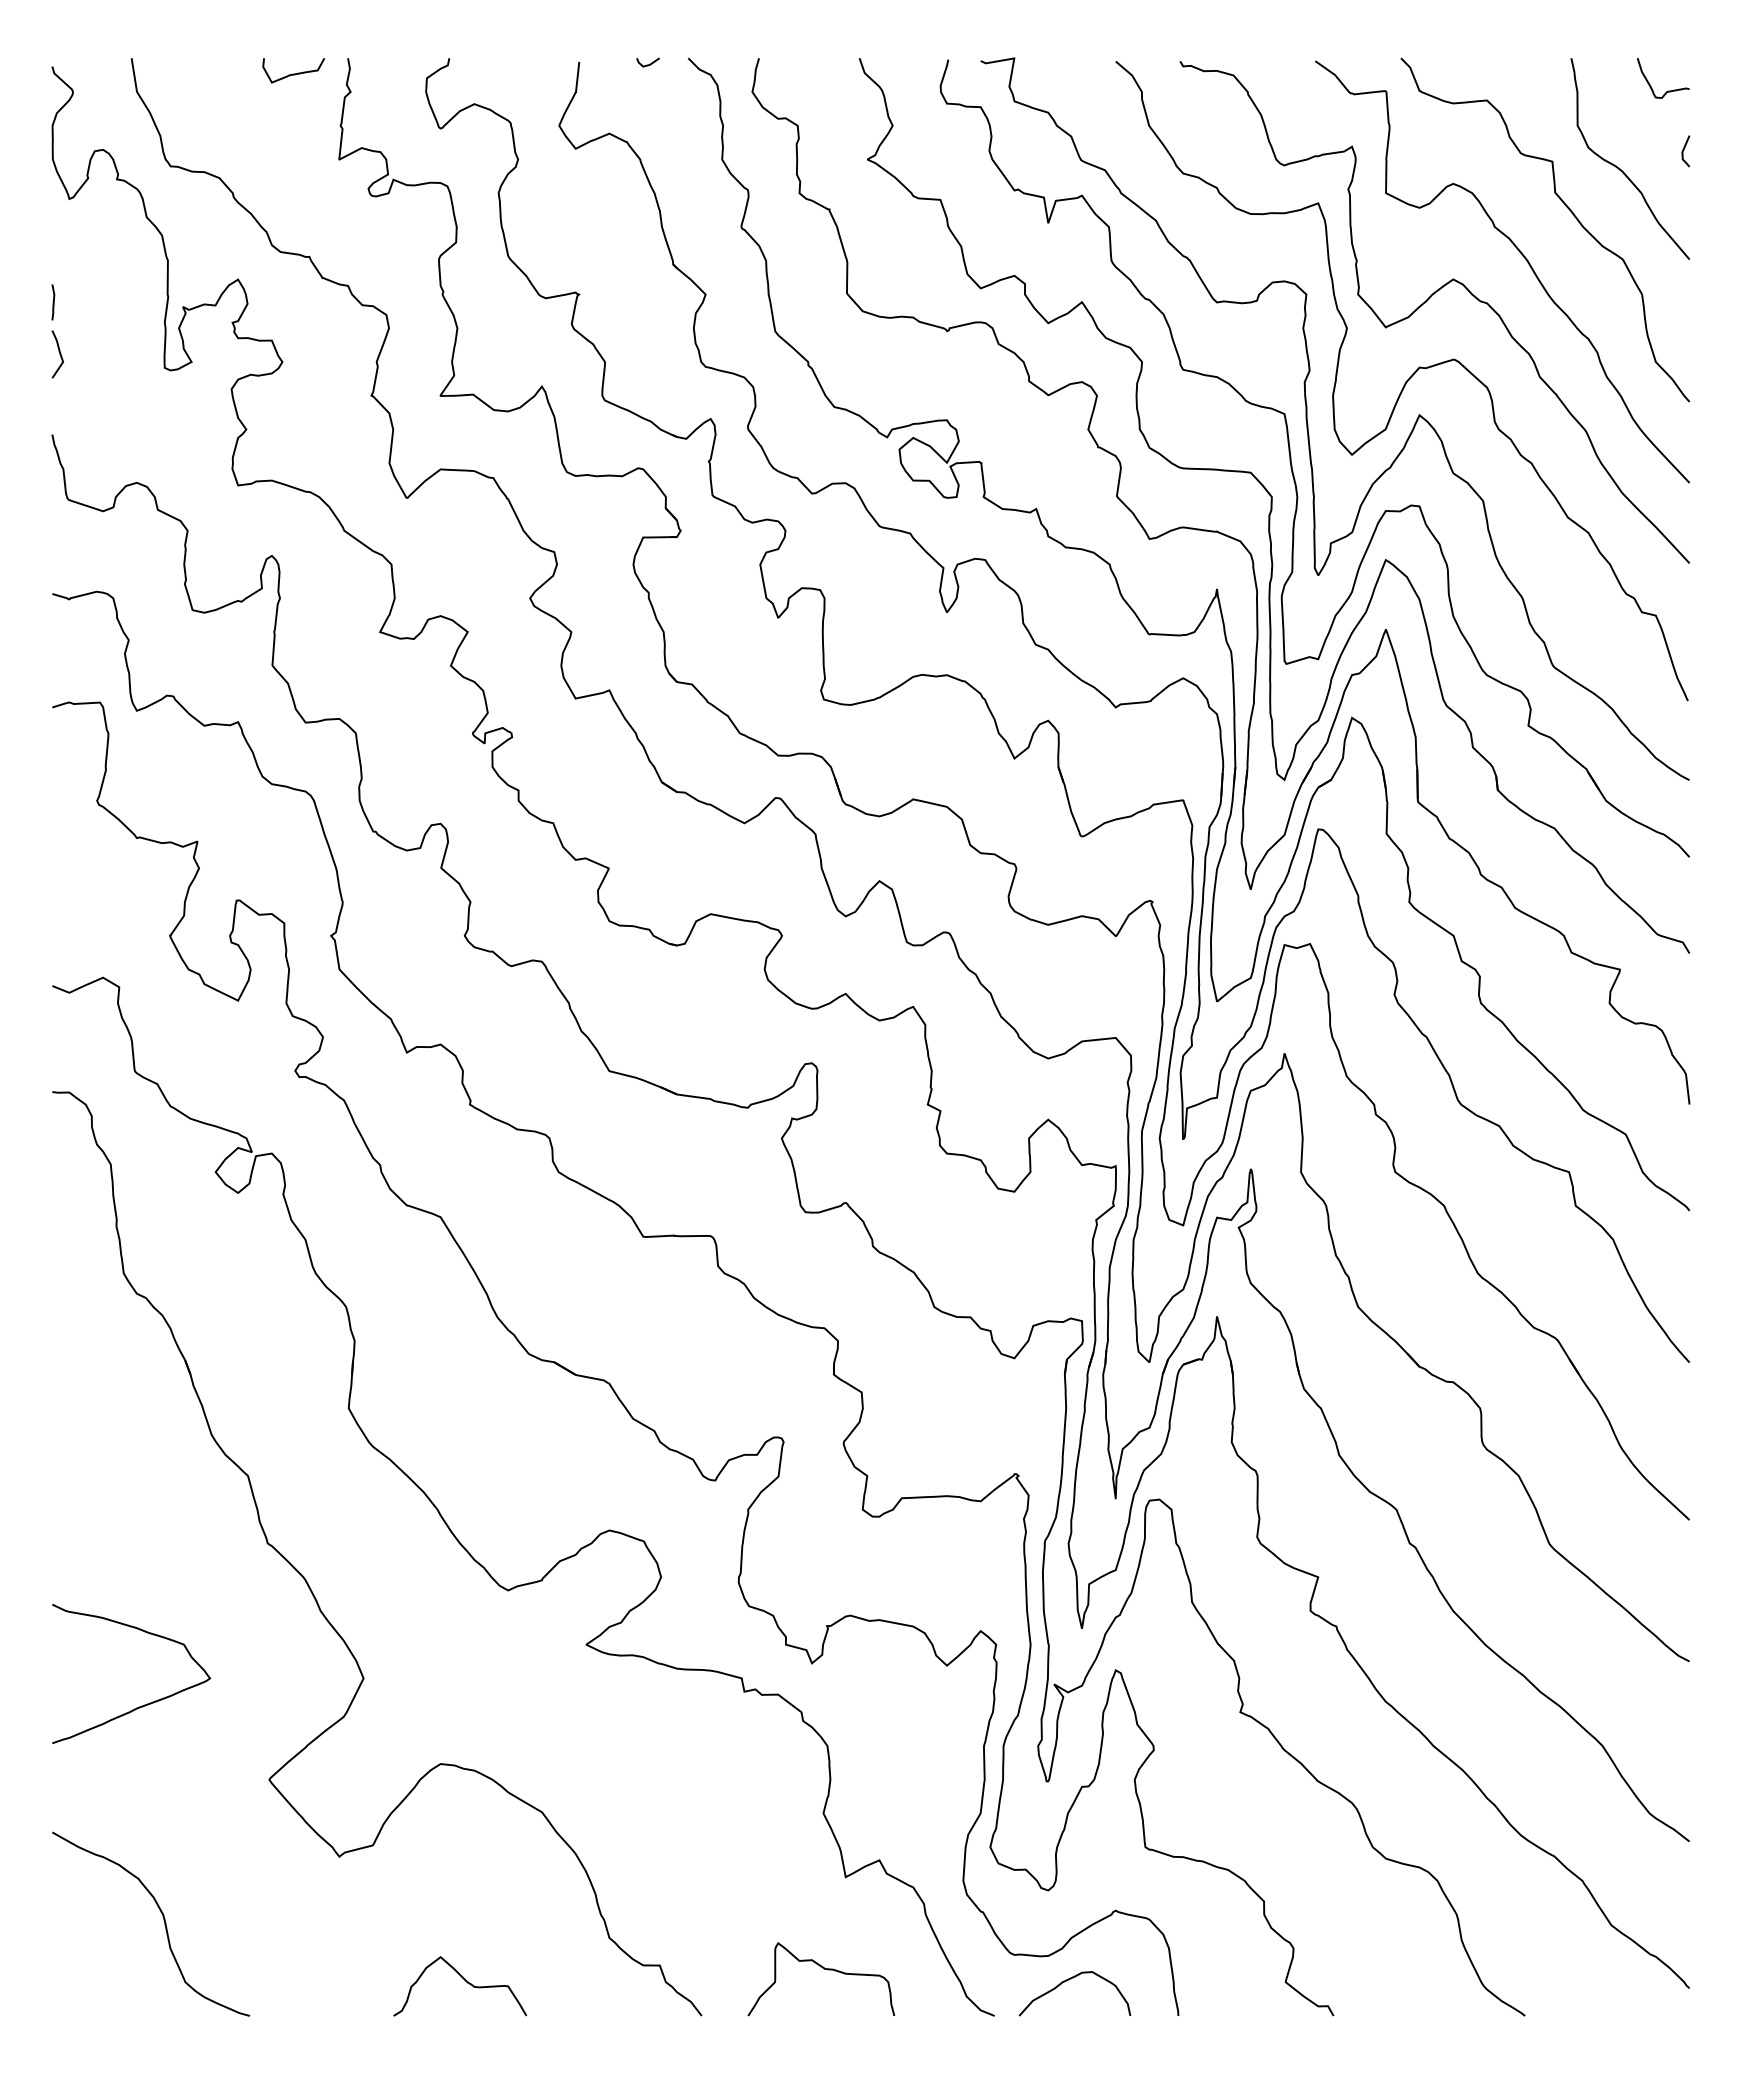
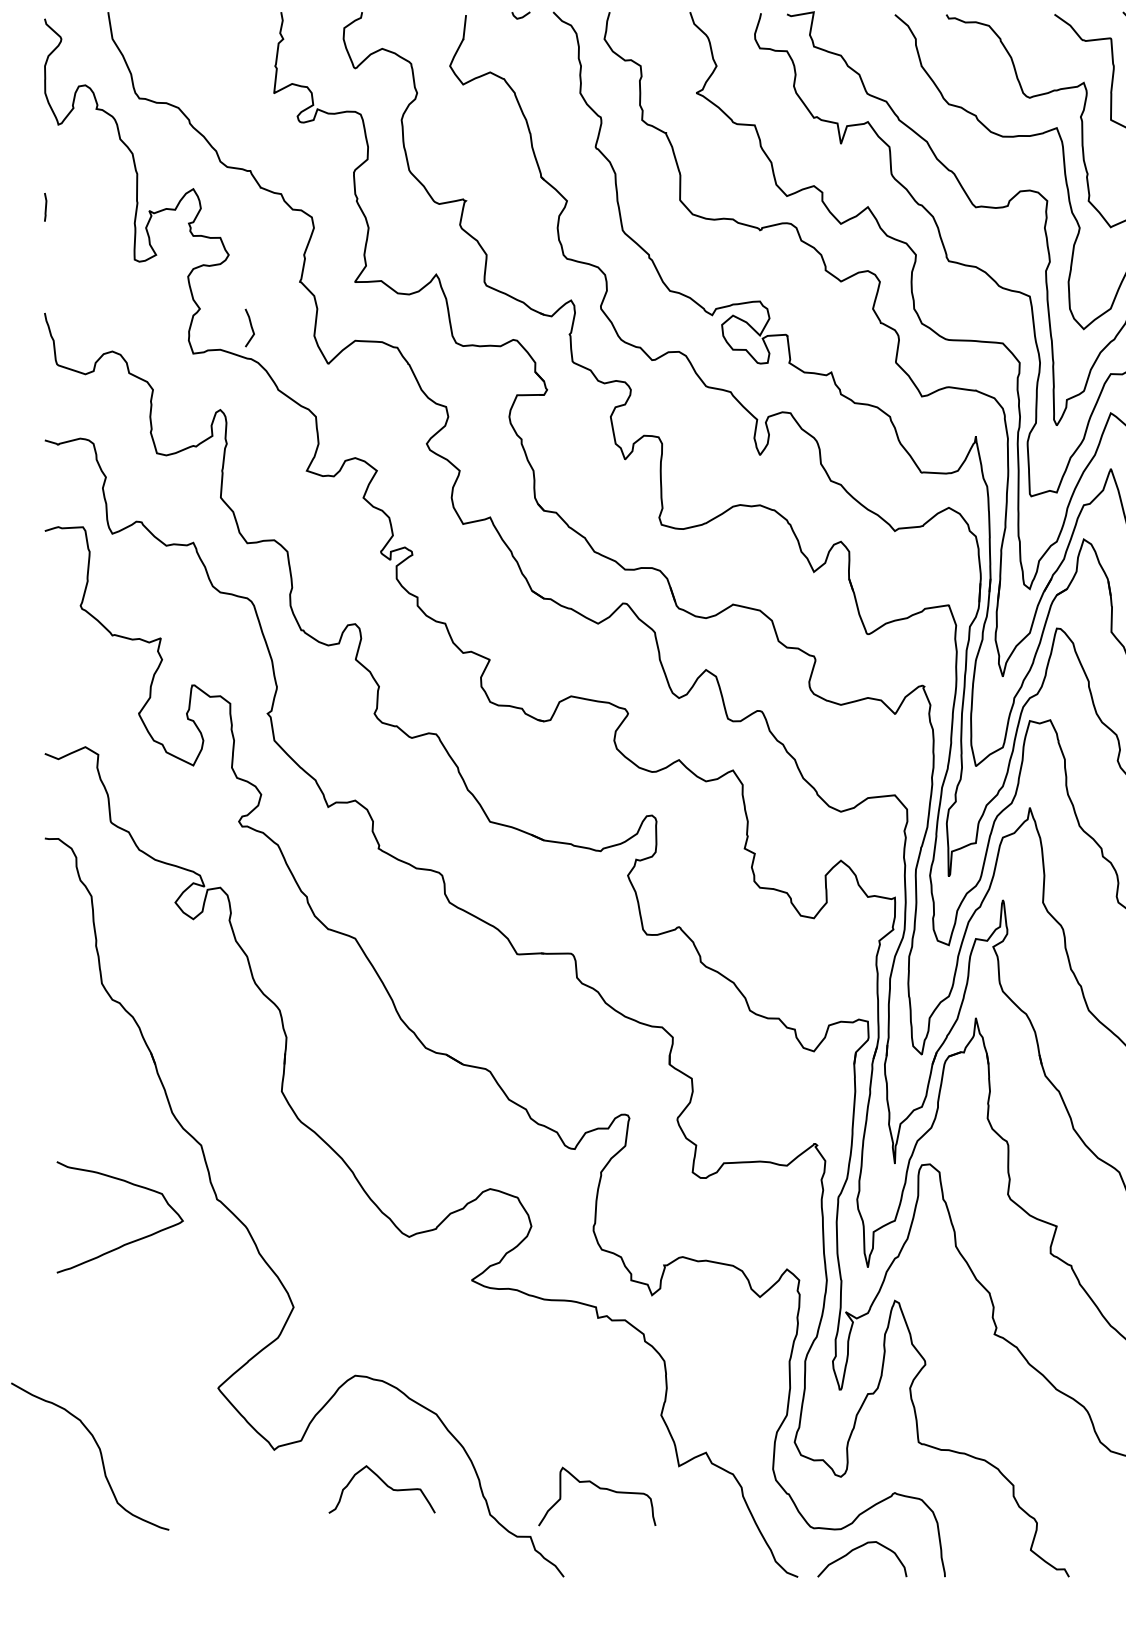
curve: (293, 73) -> (237, 24), removed
line: (59, 354) -> (251, 328), moved
curve: (141, 1705) -> (128, 1242), moved
curve: (163, 1920) -> (100, 1453), moved
curve: (824, 1969) -> (599, 1488), moved
curve: (465, 1981) -> (386, 1485), moved

